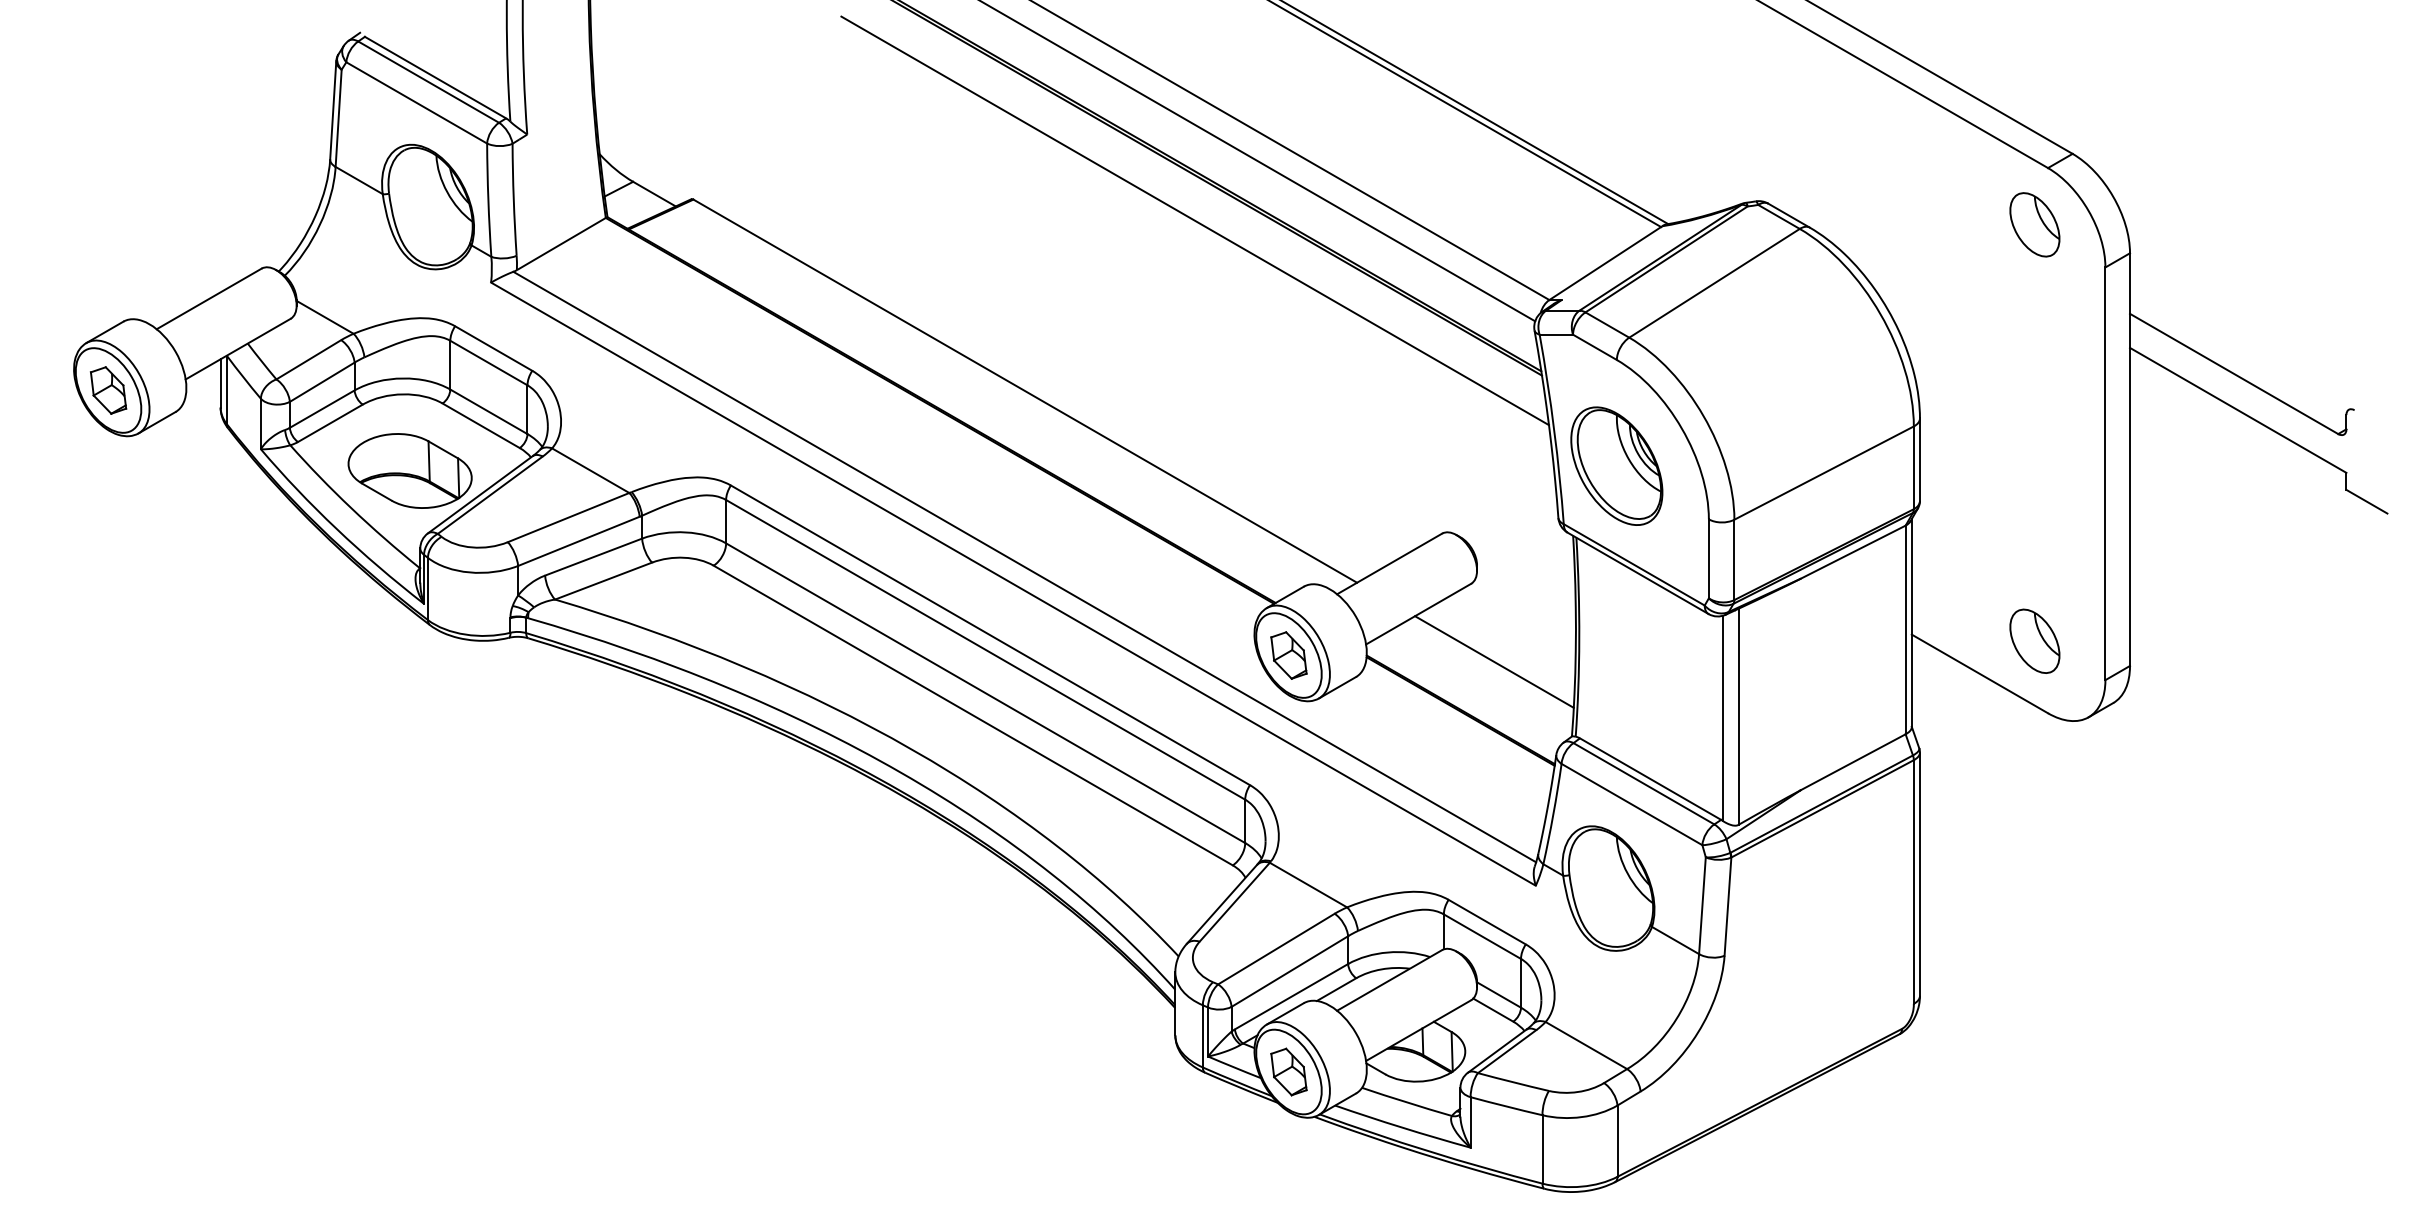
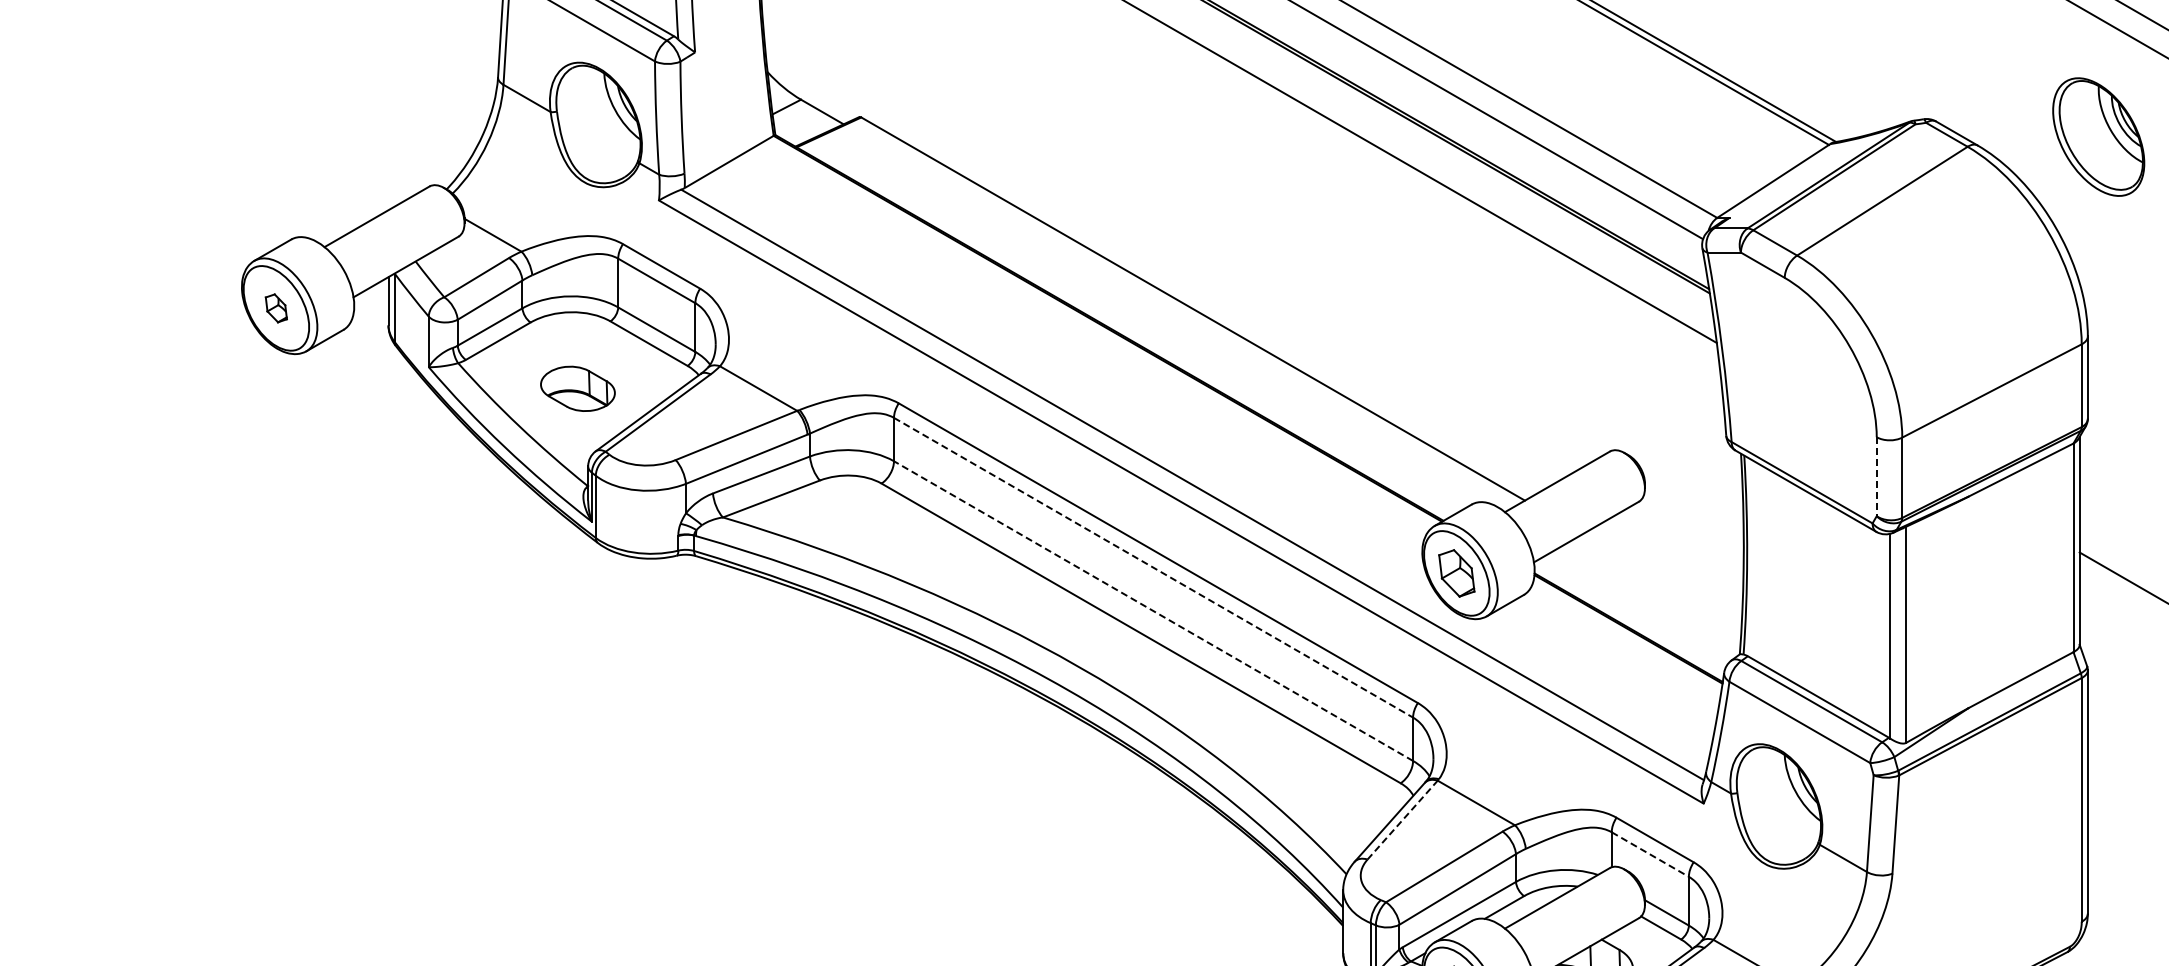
part: (108, 390) -> (276, 308), size x0.6
part: (1616, 465) -> (2098, 136), moved
part: (409, 470) -> (577, 388), size x0.6
line: (1708, 559) -> (1876, 477), solid -> dashed
line: (985, 649) -> (1153, 567), solid -> dashed
line: (1494, 661) -> (1662, 579), removed
line: (985, 693) -> (1153, 611), solid -> dashed
line: (1234, 902) -> (1402, 820), solid -> dashed
line: (1482, 936) -> (1650, 854), solid -> dashed

